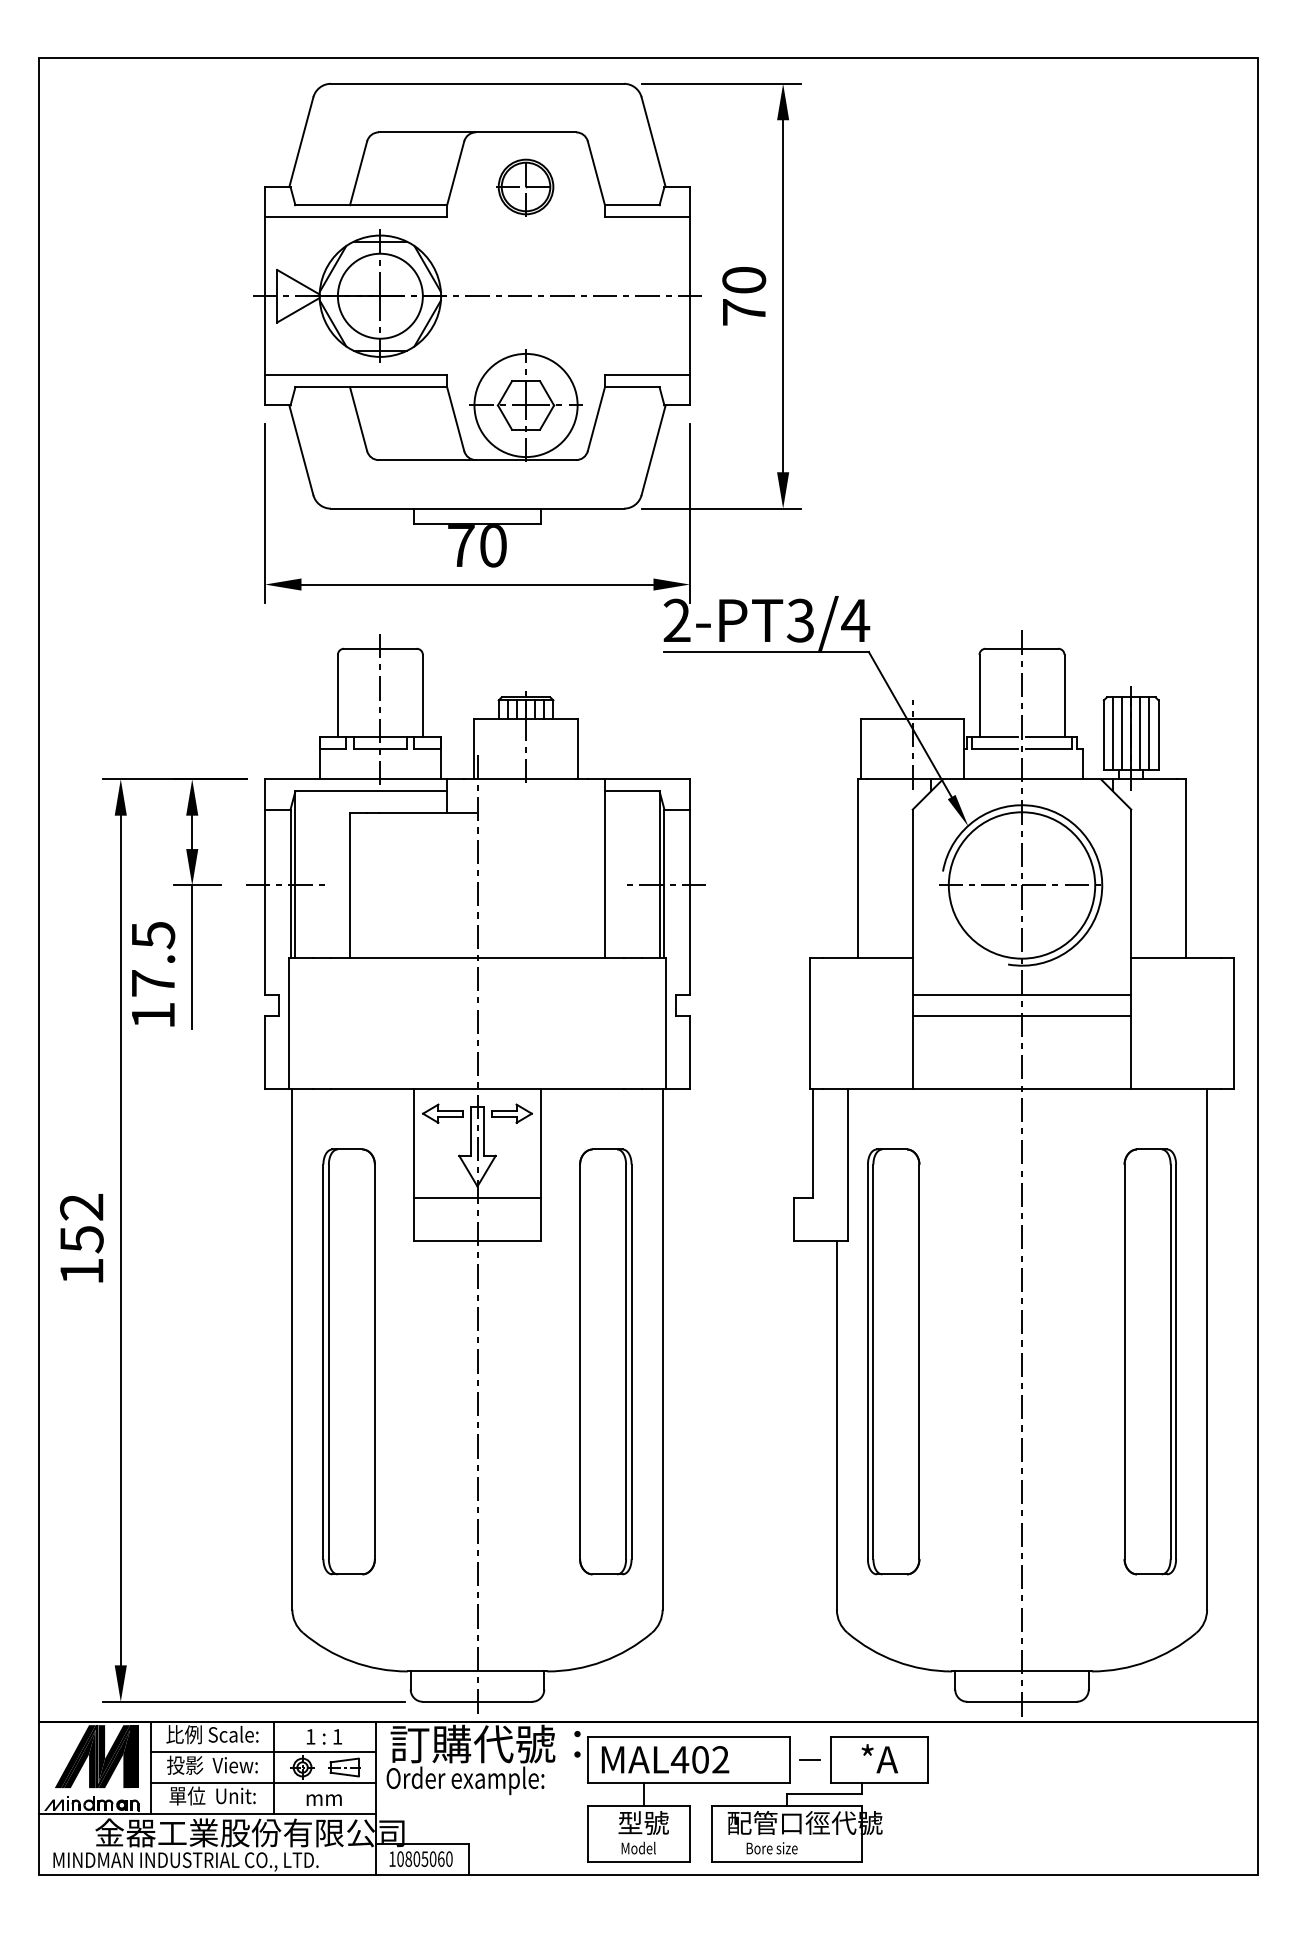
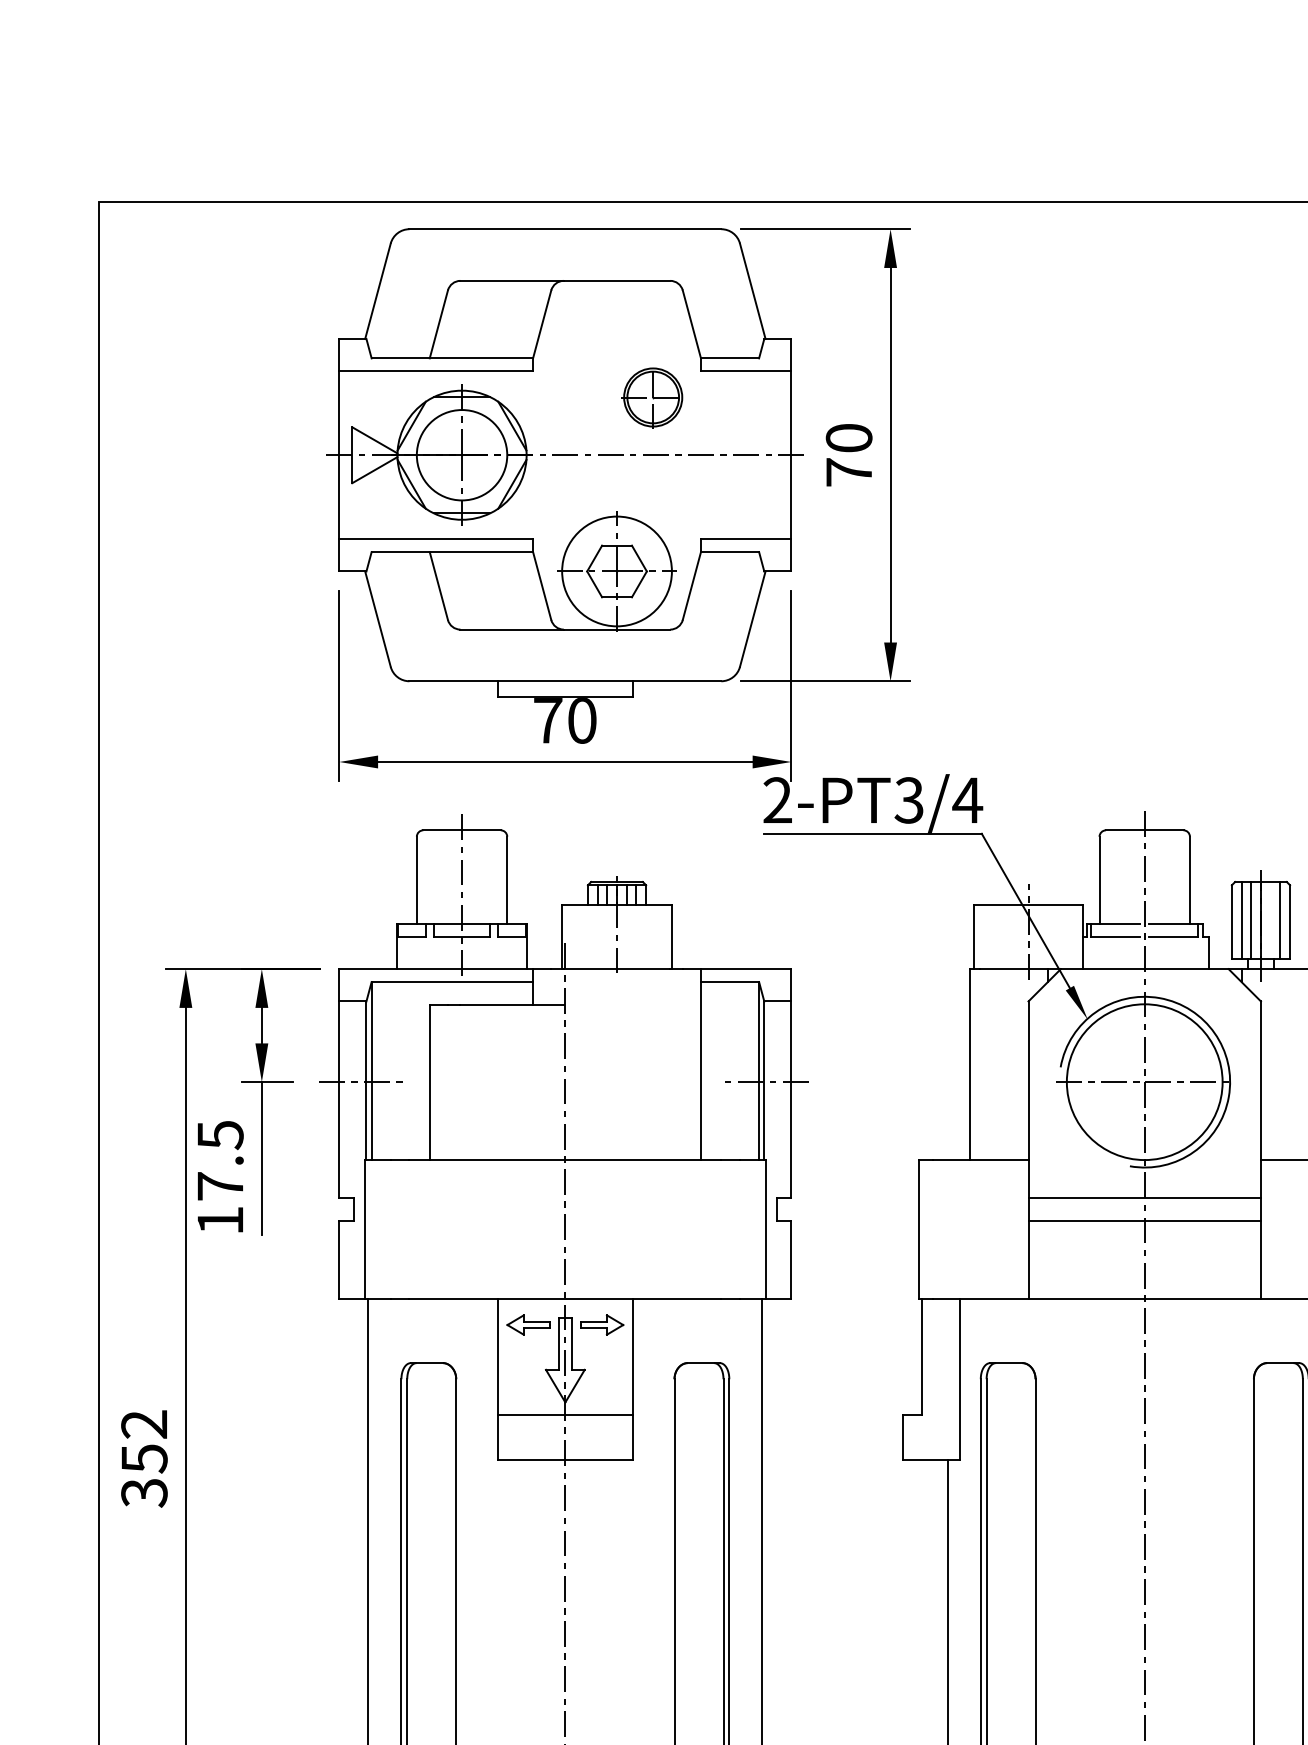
part: (525, 187) -> (652, 398), moved
line: (1140, 733) -> (1270, 920), removed
text: (81, 1271) -> (144, 1492), 152 -> 352

